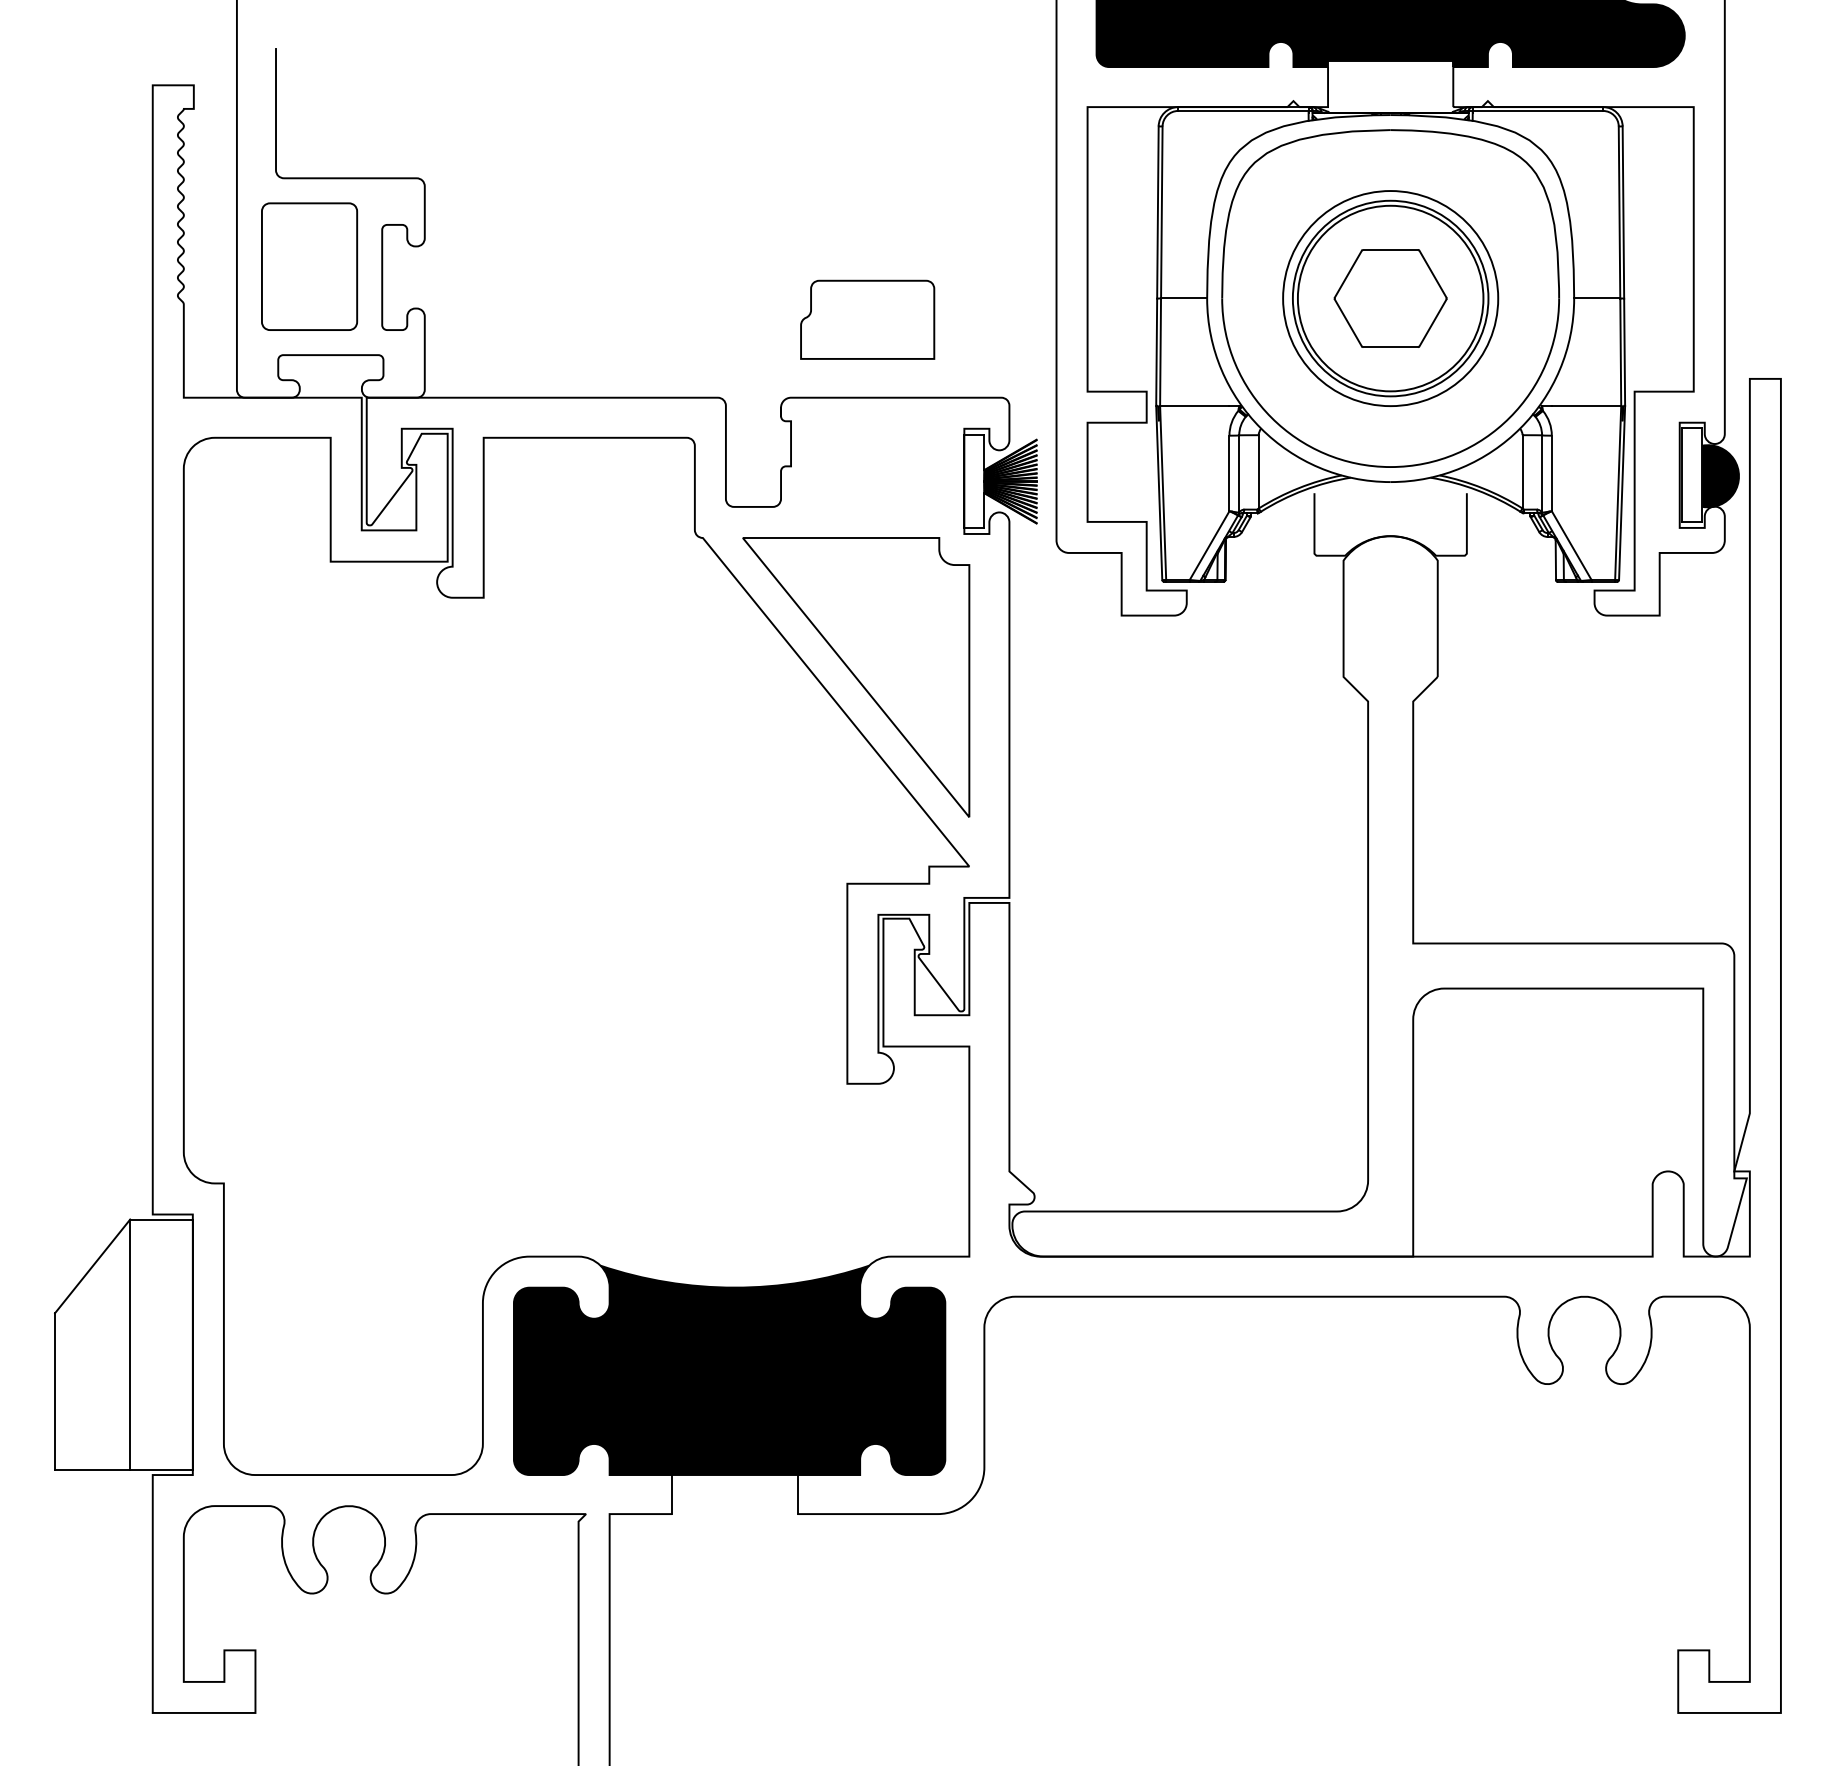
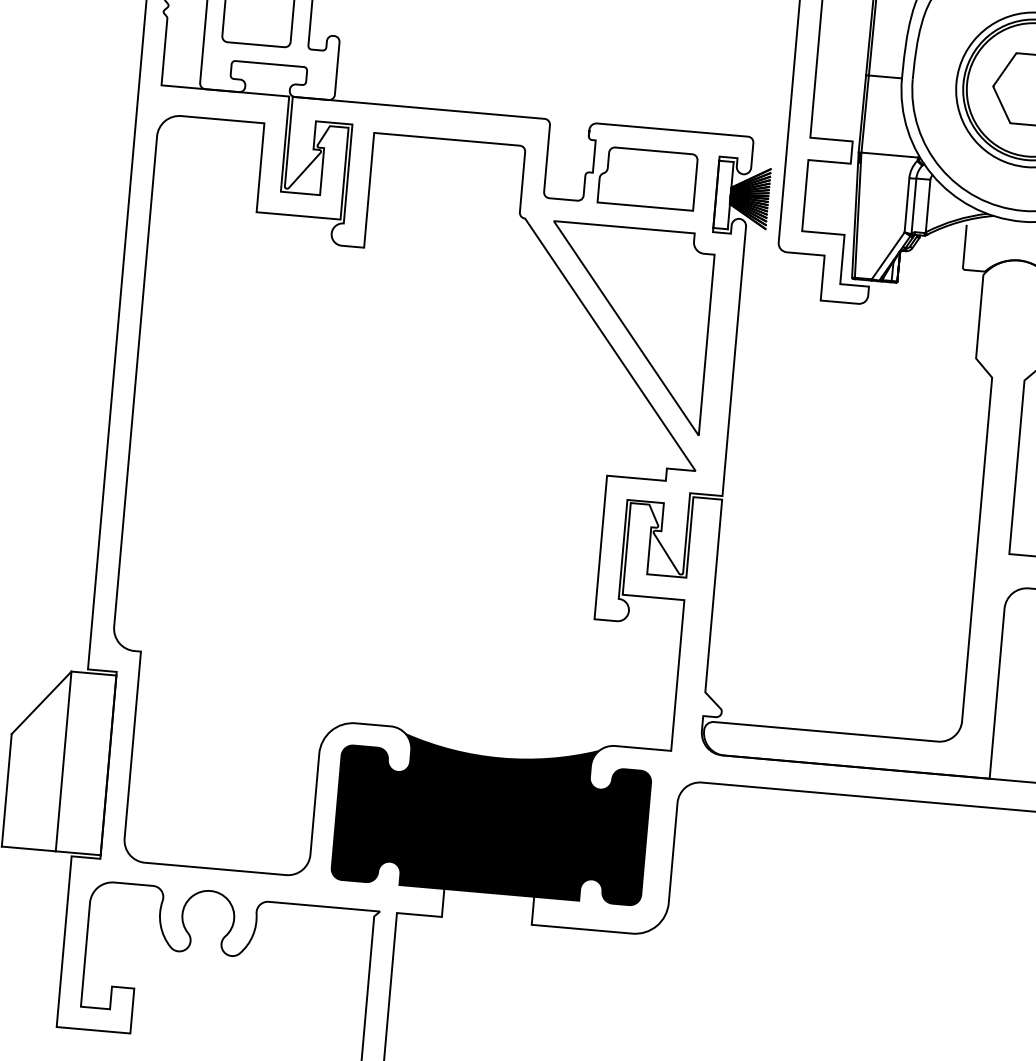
part: (867, 319) -> (647, 178), moved

